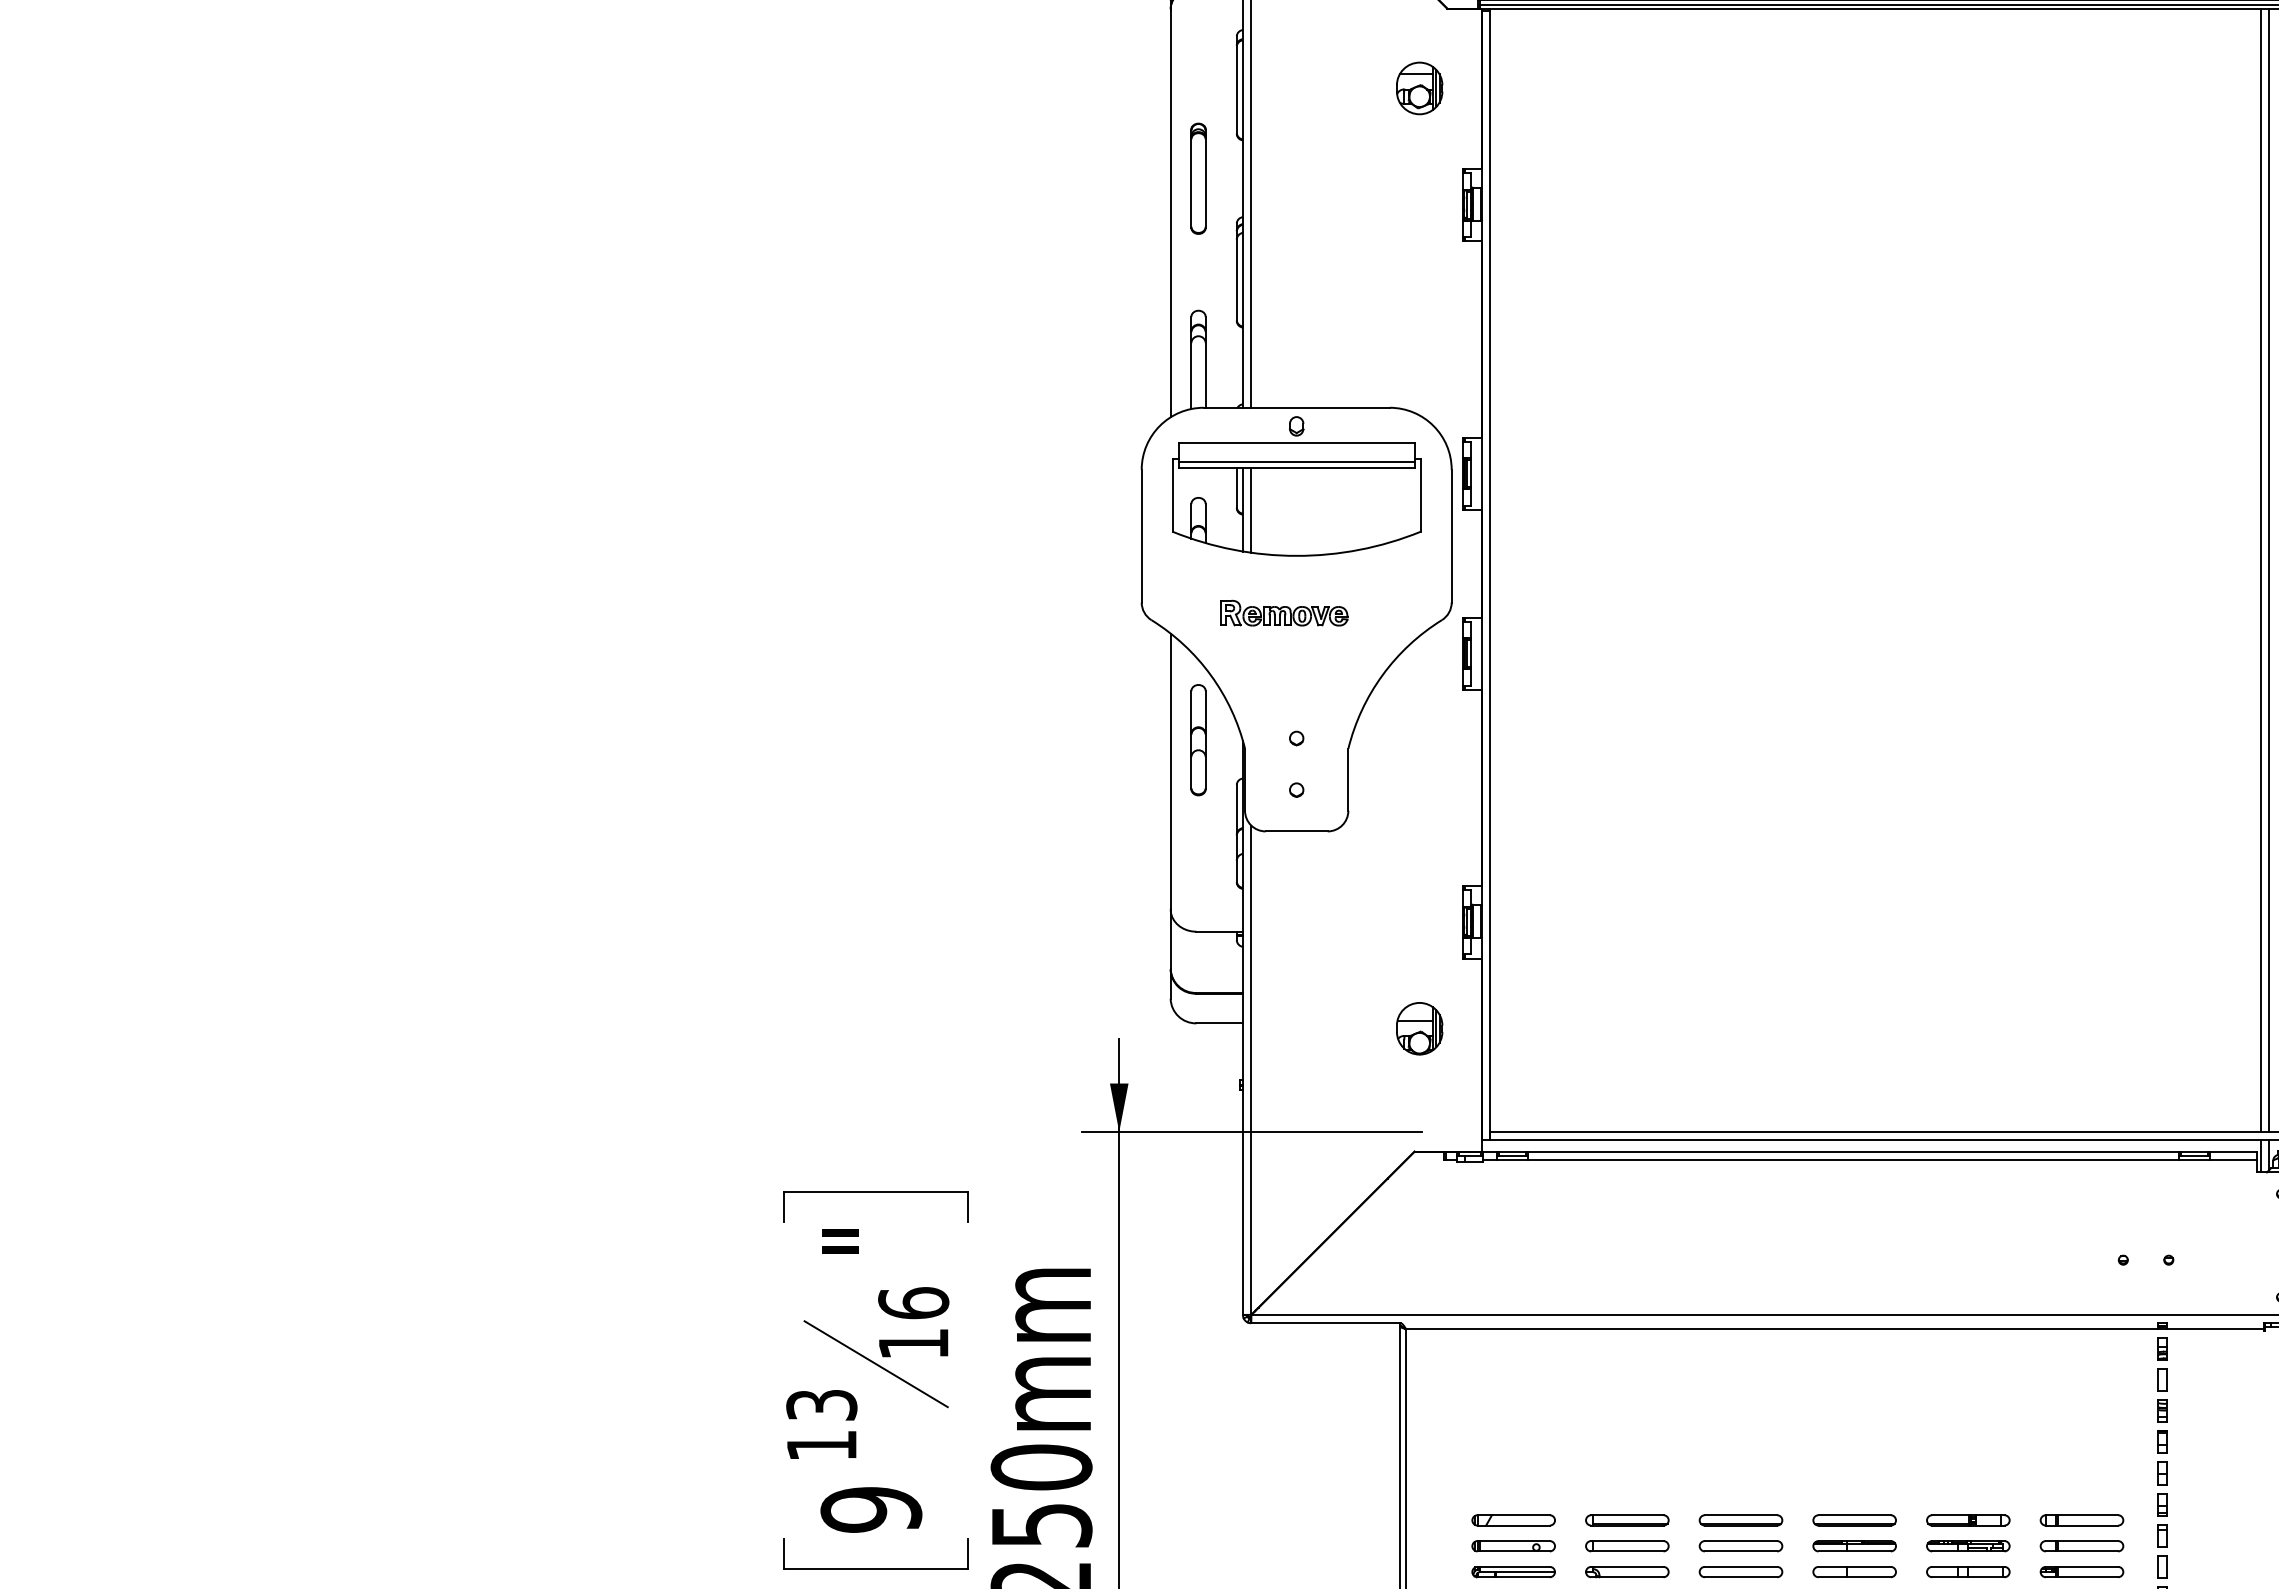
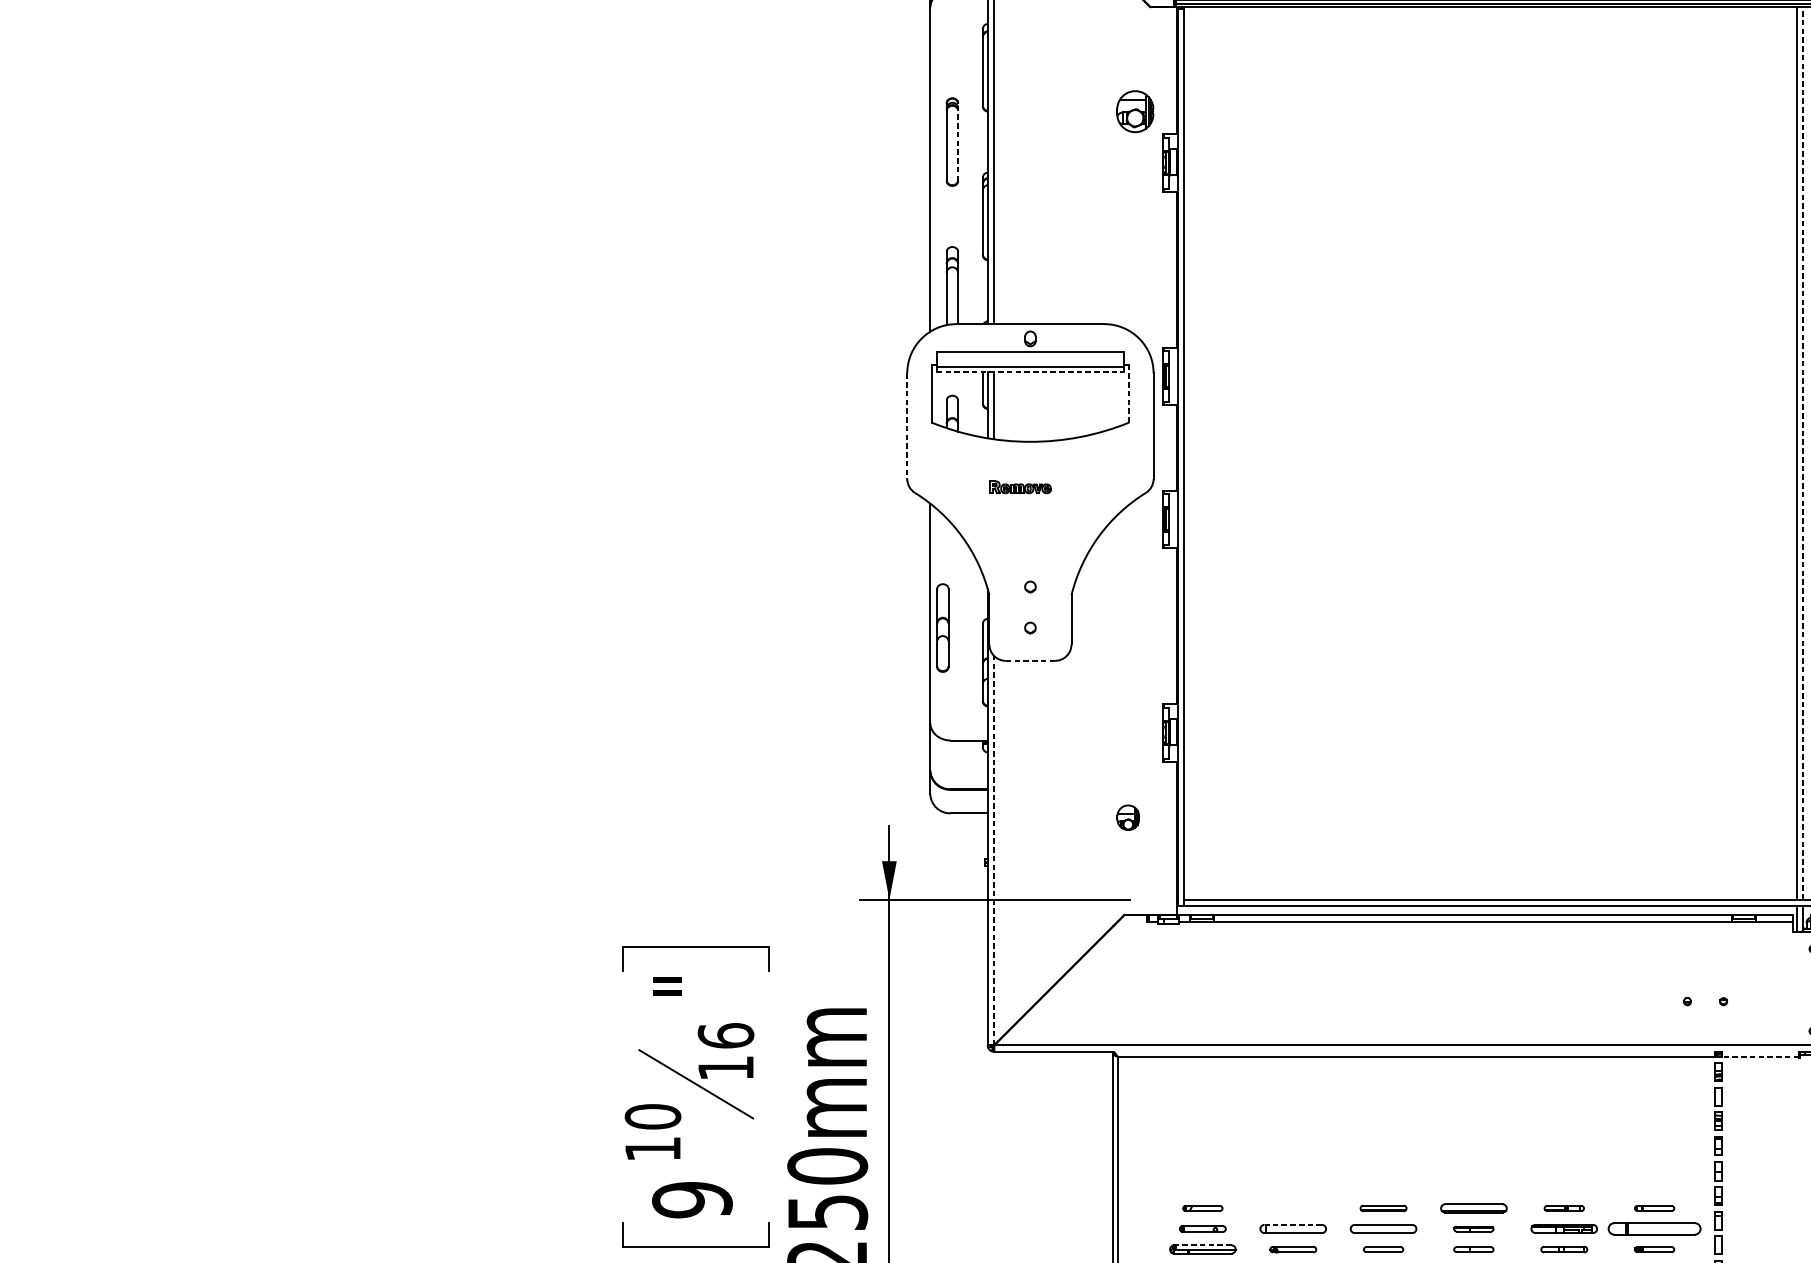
part: (1419, 88) -> (1135, 111), moved
line: (1205, 178) -> (957, 141), solid -> dashed
line: (1296, 467) -> (1030, 371), solid -> dashed
line: (1420, 495) -> (1128, 393), solid -> dashed
line: (1141, 536) -> (907, 426), solid -> dashed
line: (2269, 570) -> (1803, 453), solid -> dashed
part: (1284, 612) -> (1020, 486), size x0.6
part: (1198, 740) -> (942, 628), moved
line: (1296, 831) -> (1030, 660), solid -> dashed
part: (1419, 1028) -> (1128, 817), size x0.6
line: (1251, 1070) -> (994, 850), solid -> dashed
line: (2215, 1329) -> (1760, 1056), solid -> dashed
text: (821, 1405) -> (652, 1117), 13 -> 10
part: (1513, 1520) -> (1202, 1208), size x0.6
part: (1627, 1520) -> (1293, 1208), removed
part: (1740, 1520) -> (1383, 1208), size x0.7
part: (1968, 1520) -> (1564, 1208), size x0.6
part: (2081, 1520) -> (1654, 1208), size x0.6
line: (1626, 1541) -> (1292, 1225), solid -> dashed
part: (1513, 1546) -> (1202, 1229), size x0.7
part: (1854, 1546) -> (1473, 1229), size x0.6
part: (2081, 1546) -> (1654, 1229), size x1.4
line: (1513, 1566) -> (1202, 1245), solid -> dashed
part: (1627, 1572) -> (1293, 1249), size x0.7
part: (1740, 1572) -> (1383, 1249), size x0.6
part: (1854, 1572) -> (1473, 1249), size x0.6
part: (1968, 1572) -> (1564, 1249), size x0.7
part: (2081, 1572) -> (1654, 1249), size x0.6

